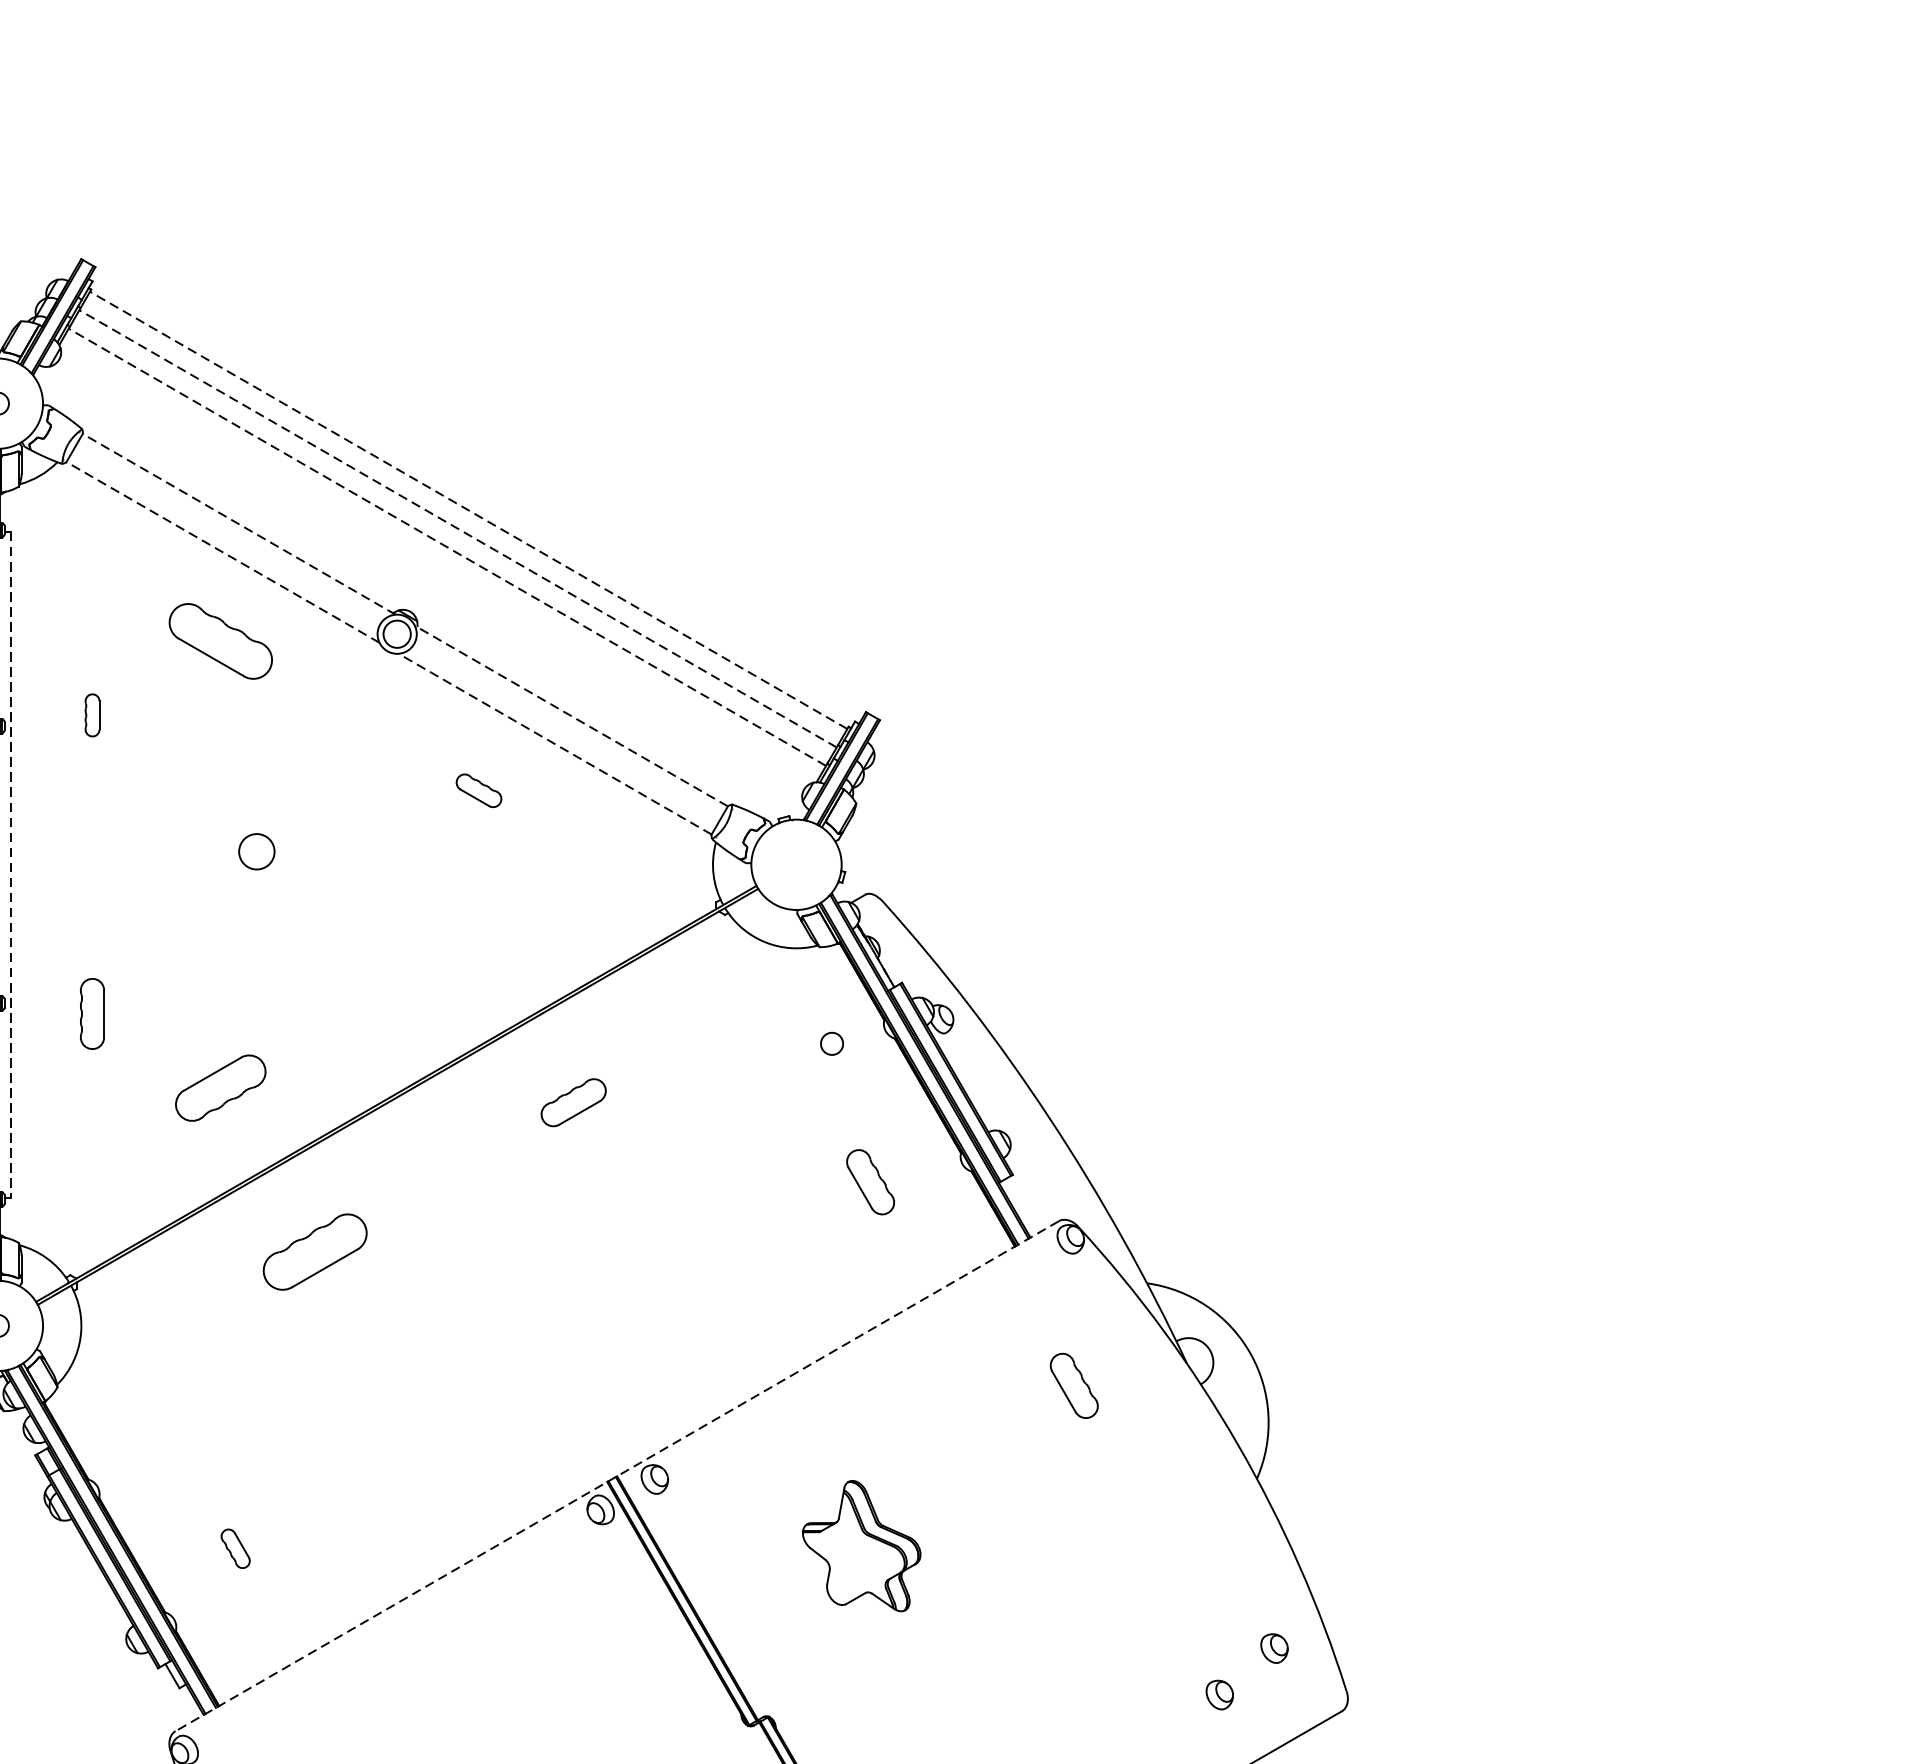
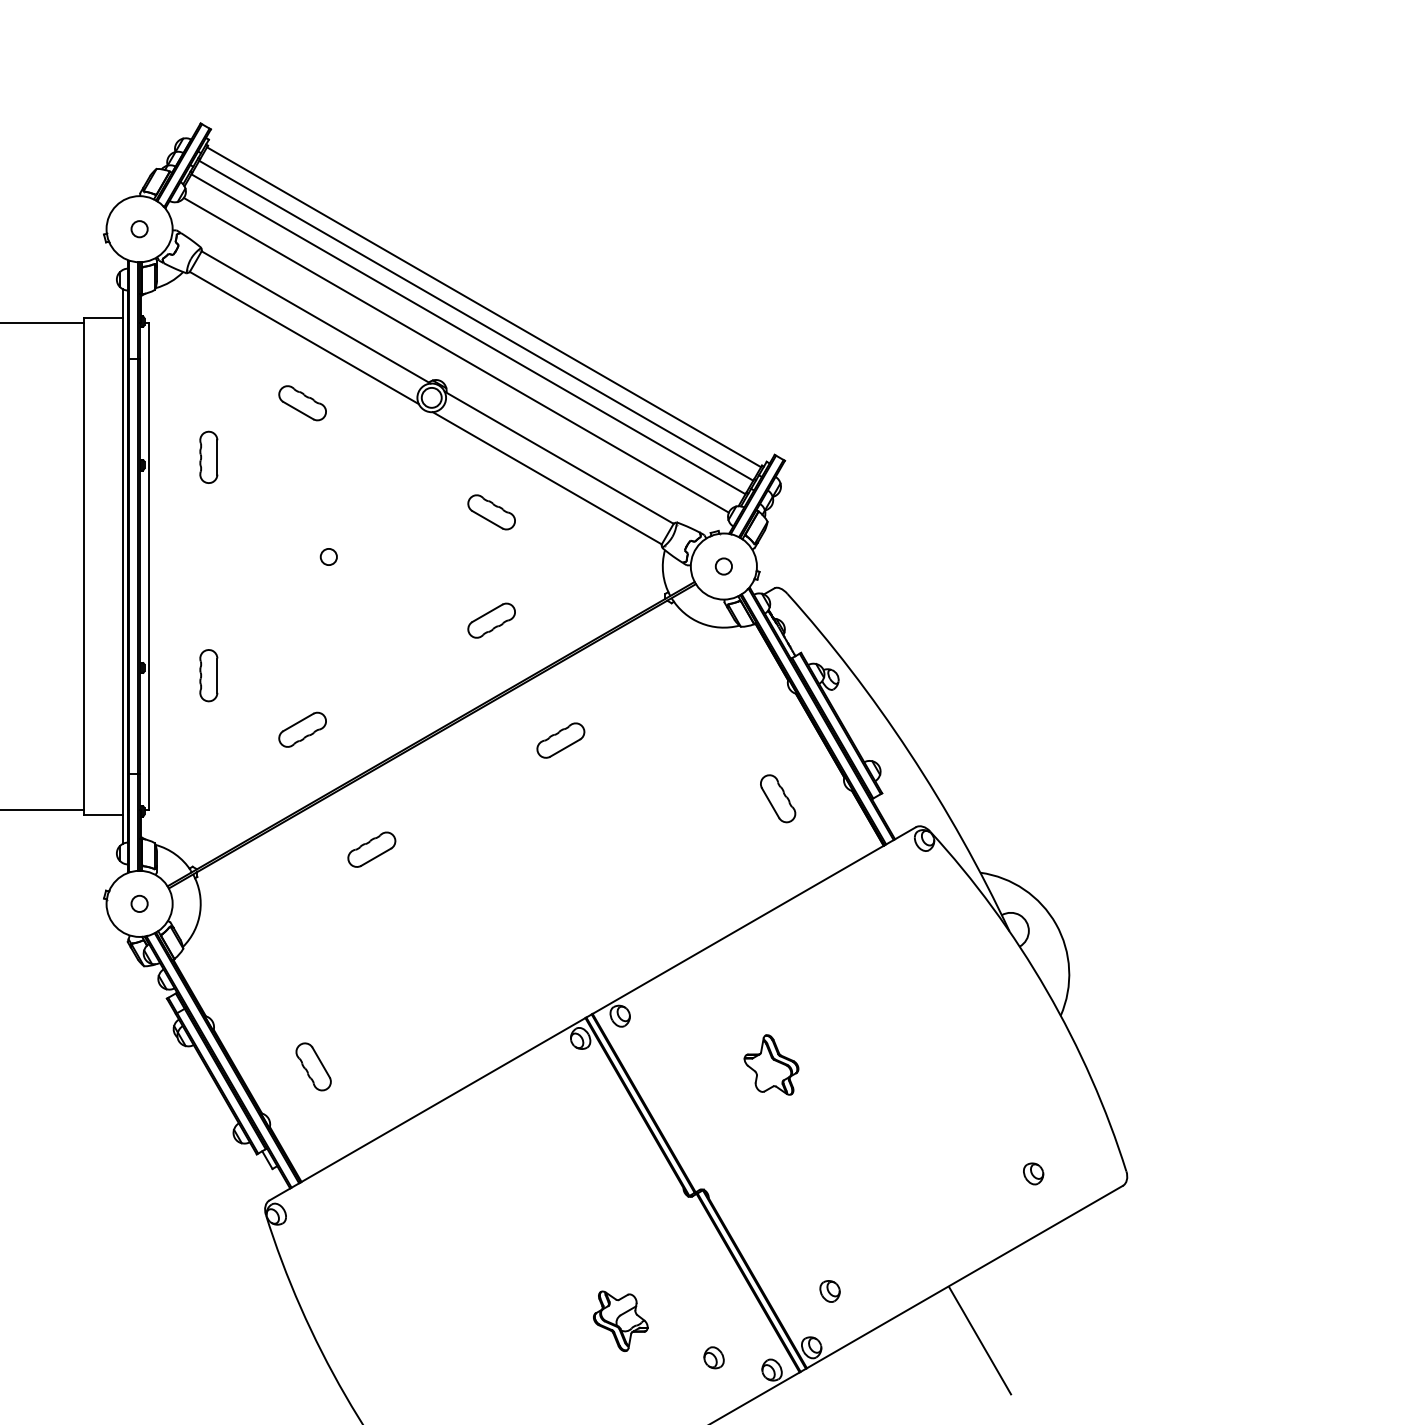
line: (469, 510) -> (484, 307), dashed -> solid
line: (238, 524) -> (315, 317), dashed -> solid
line: (458, 528) -> (476, 320), dashed -> solid
line: (447, 547) -> (468, 334), dashed -> solid
line: (221, 551) -> (303, 337), dashed -> solid
line: (429, 574) -> (455, 354), added
part: (220, 641) -> (302, 403), size x0.62
part: (92, 714) -> (208, 456), size x1.67
line: (570, 715) -> (558, 457), dashed -> solid
line: (554, 744) -> (546, 478), dashed -> solid
part: (478, 790) -> (491, 512), size x1.43
circle: (256, 851) -> (328, 556), size x0.62
line: (10, 864) -> (148, 566), dashed -> solid
part: (478, 938) -> (491, 620), added
circle: (831, 1043) -> (723, 566), moved
part: (220, 1087) -> (302, 729), size x0.71
part: (314, 1251) -> (371, 849), size x0.62
part: (1074, 1385) -> (927, 947), removed
line: (616, 1477) -> (592, 1014), dashed -> solid
part: (861, 1545) -> (771, 1064), size x0.62
part: (235, 1548) -> (313, 1066), size x1.67
part: (1274, 1647) -> (1073, 1139), removed

